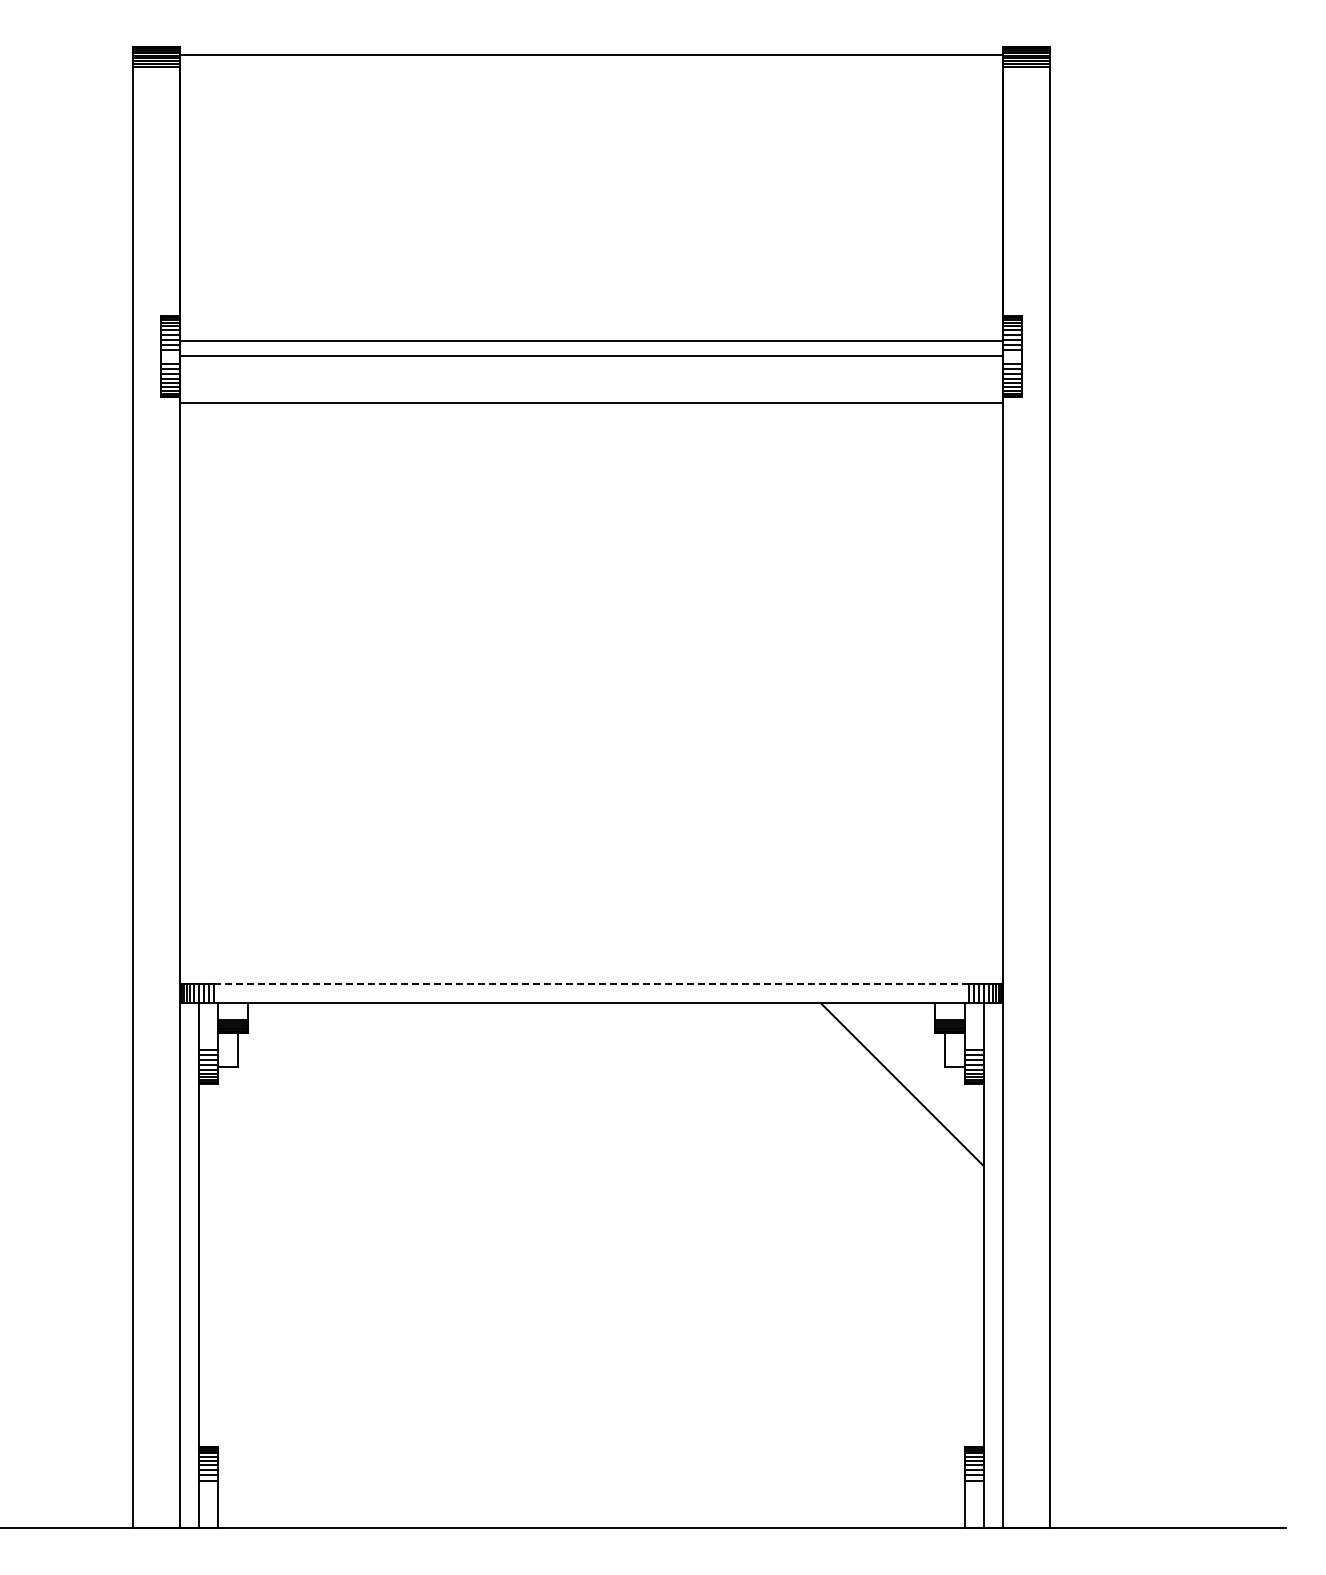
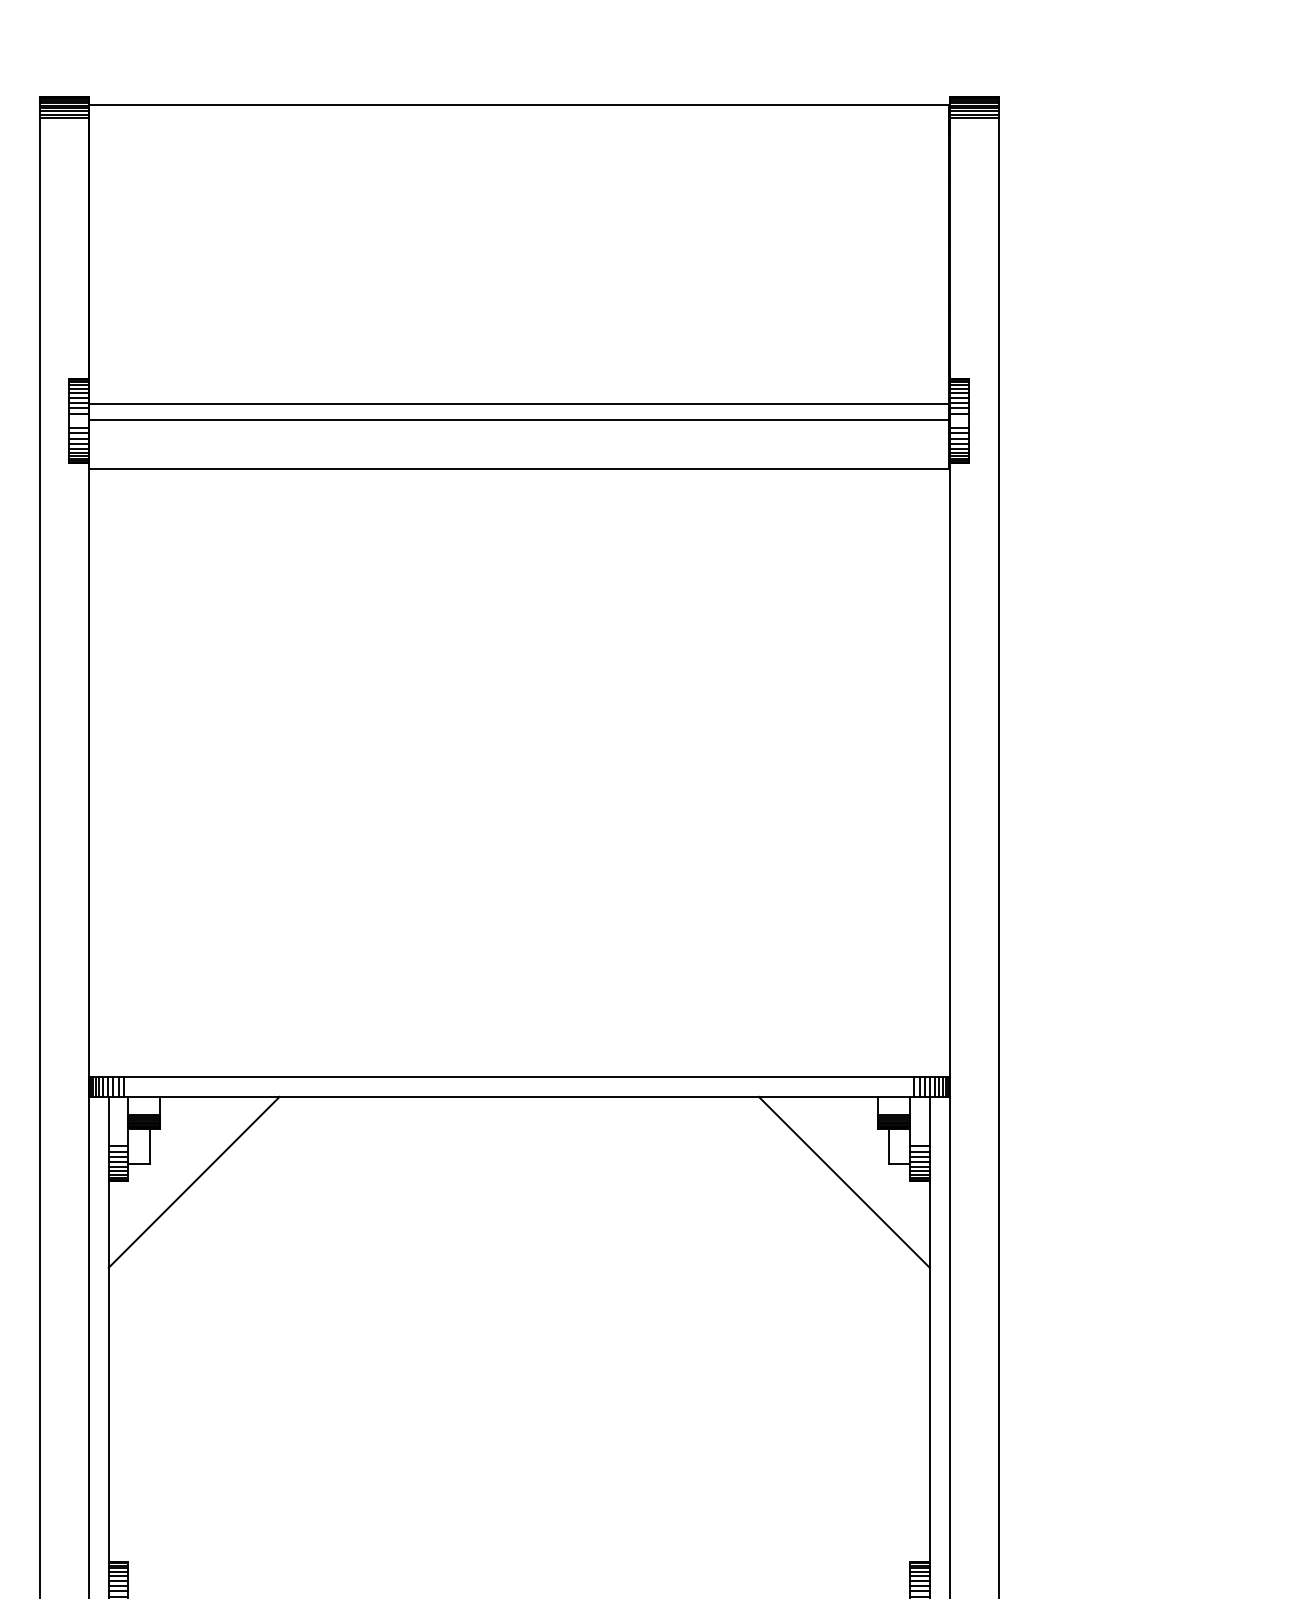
line: (591, 984) -> (519, 1077), dashed -> solid
line: (280, 1084) -> (193, 1182), added

